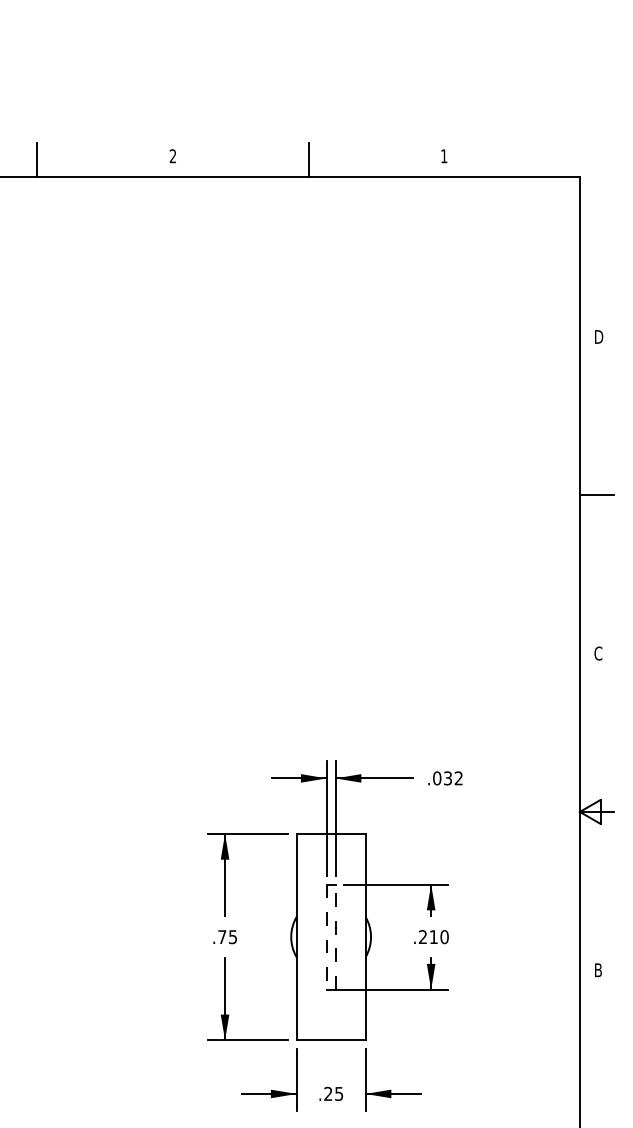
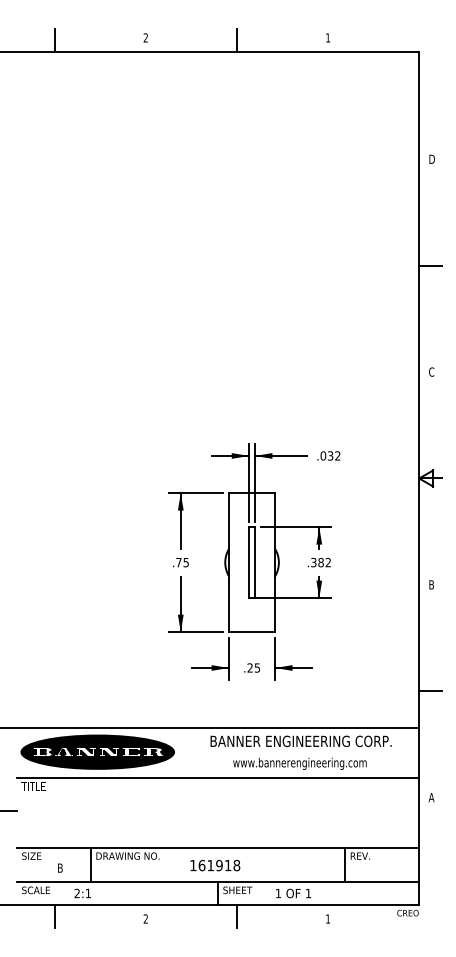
line: (336, 936) -> (255, 562), dashed -> solid
text: (434, 936) -> (321, 562), .210 -> .382
line: (327, 938) -> (249, 563), dashed -> solid

